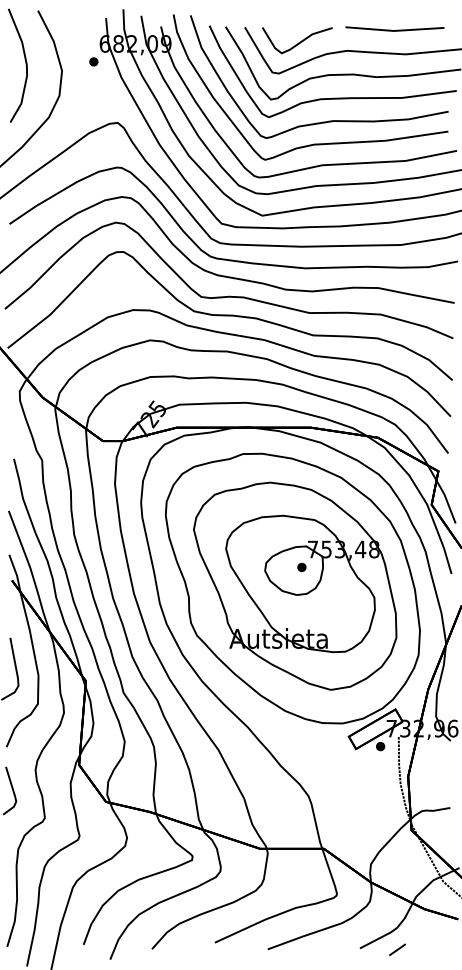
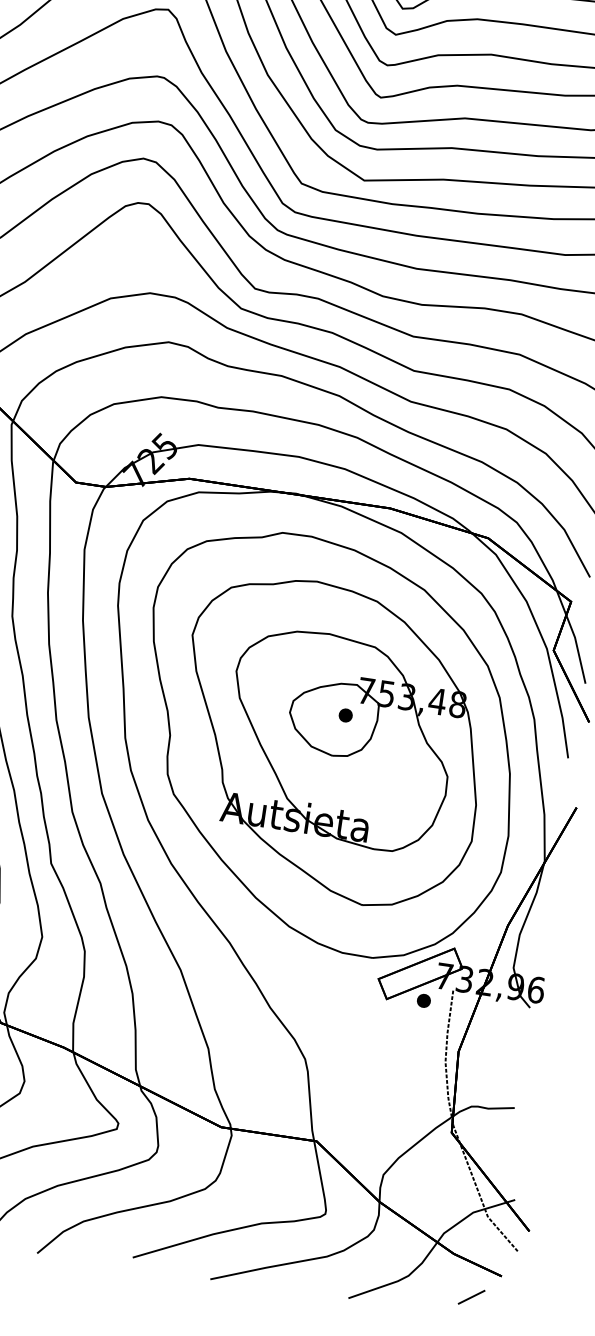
line: (397, 949) -> (471, 1296), moved

